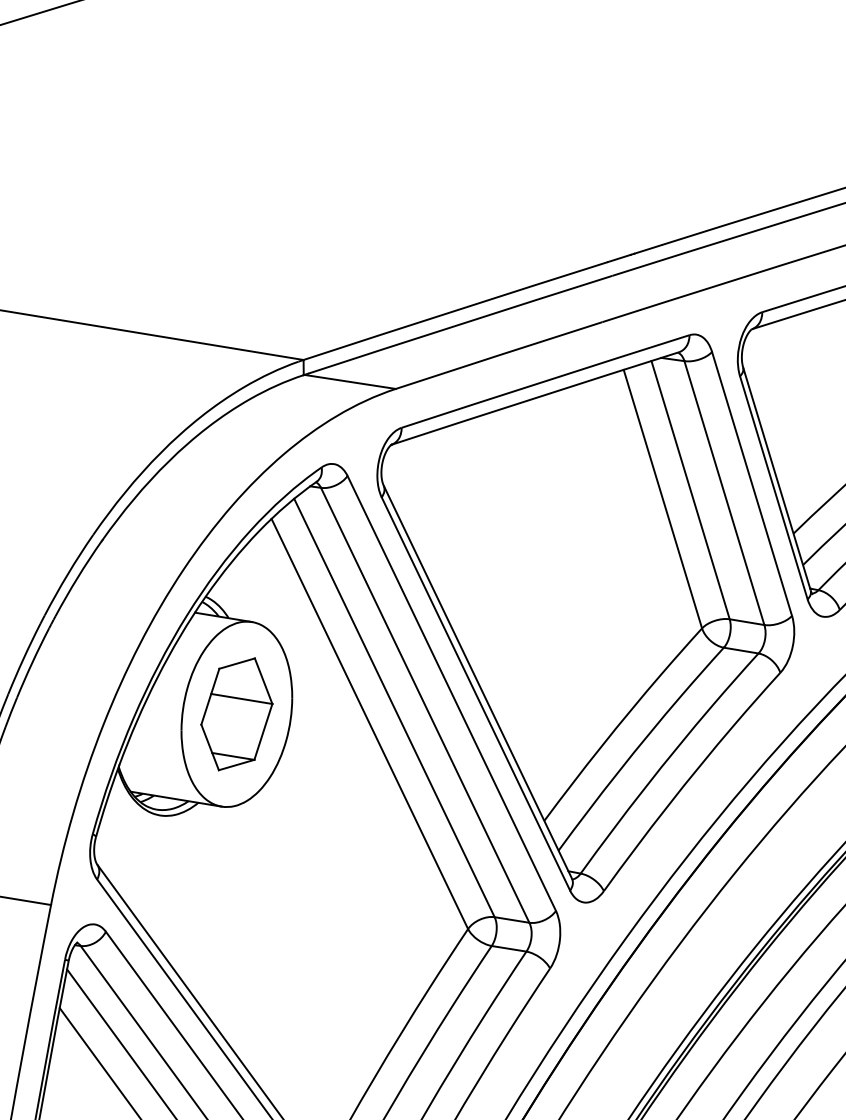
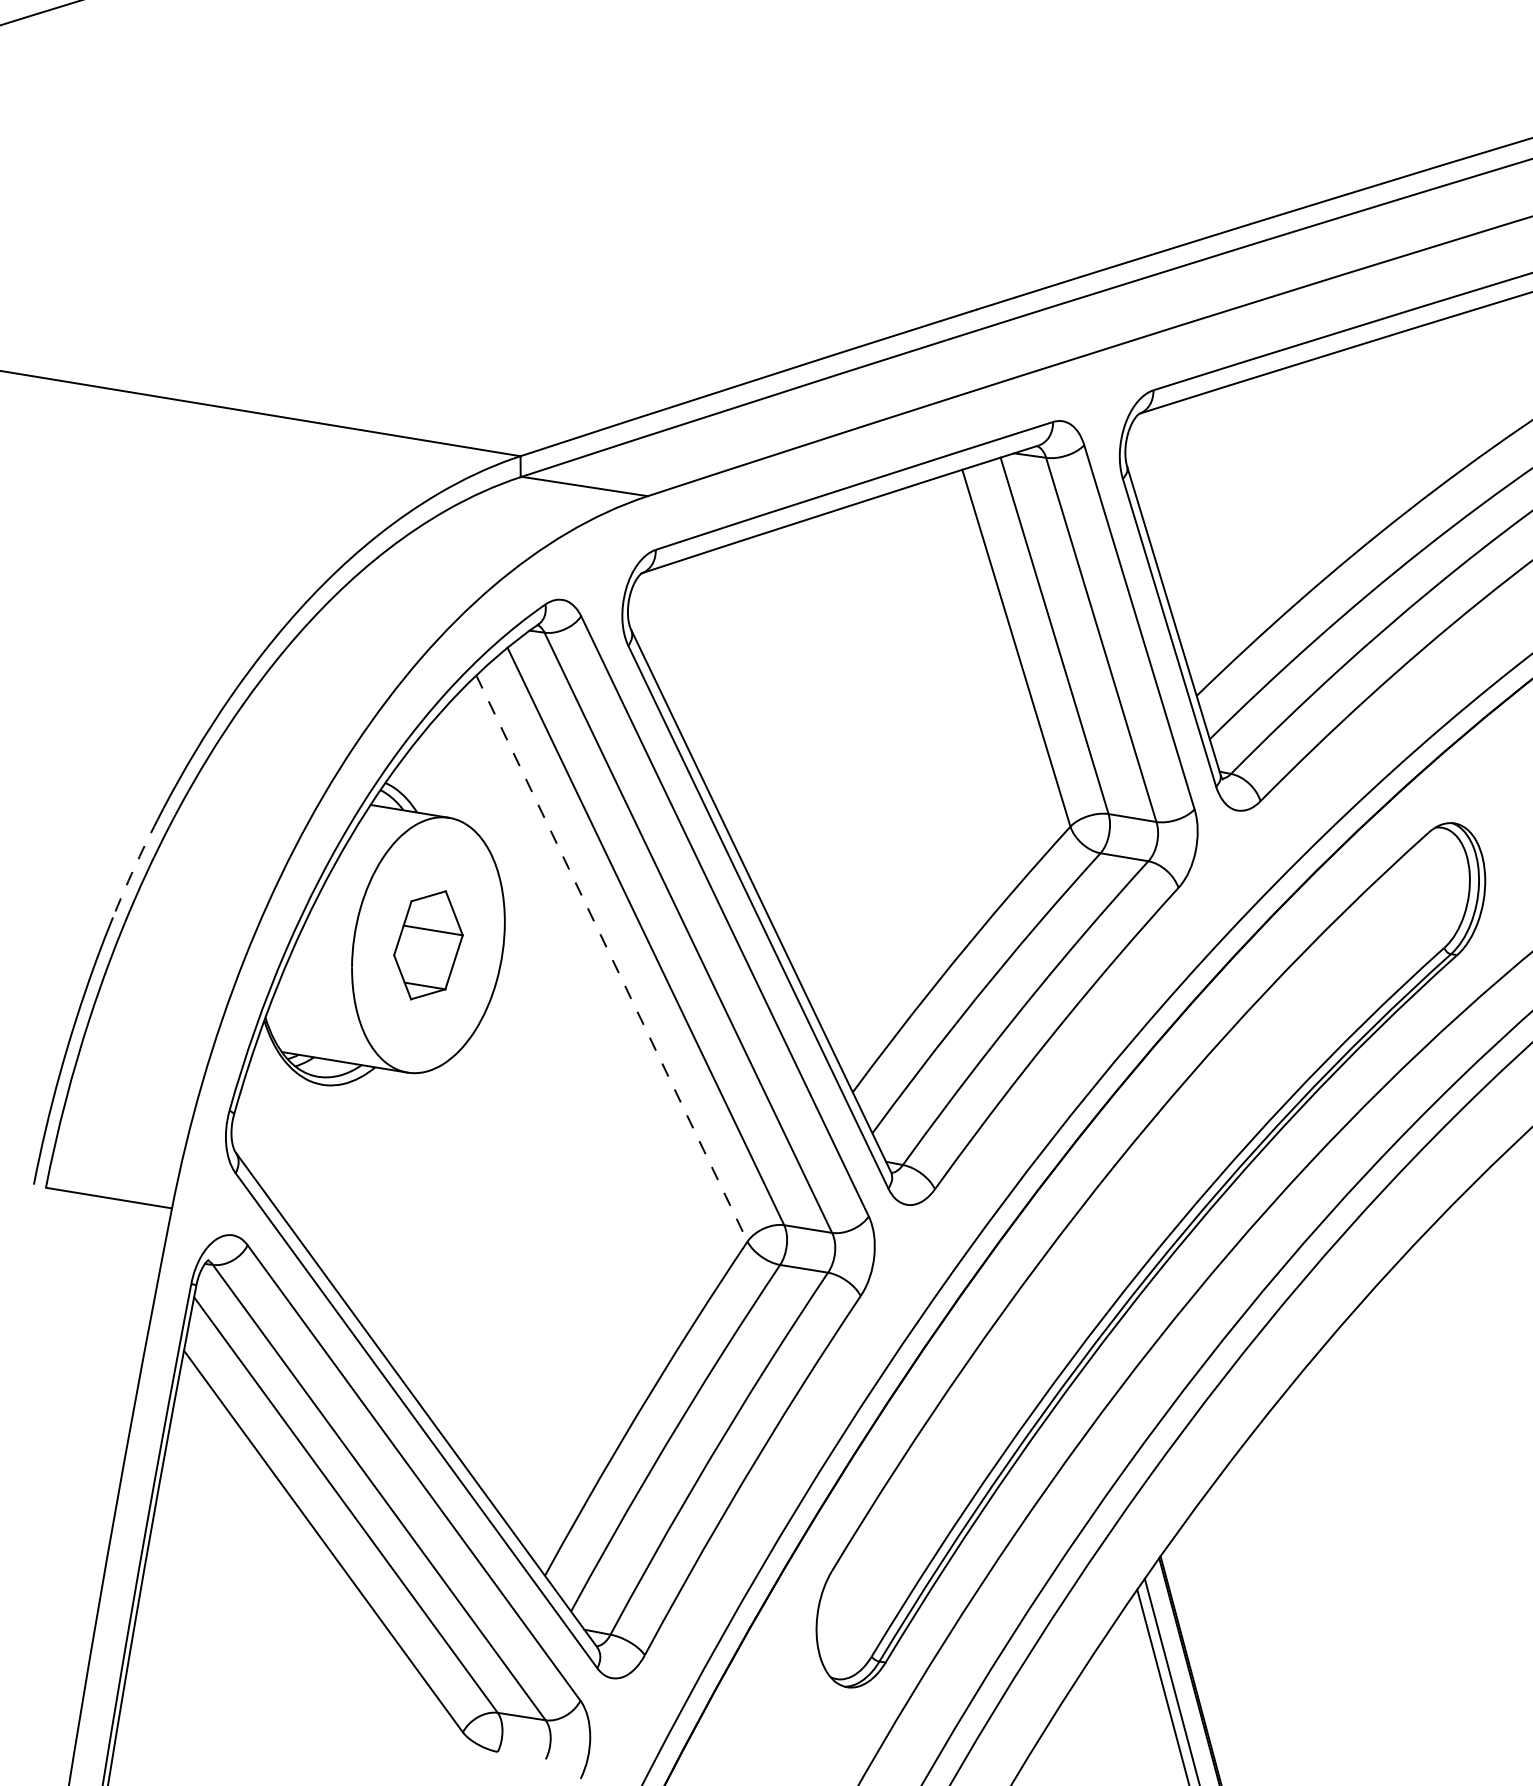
arc: (23, 658) -> (134, 868), solid -> dashed
part: (236, 714) -> (428, 945), size x0.7
line: (369, 723) -> (611, 958), solid -> dashed

